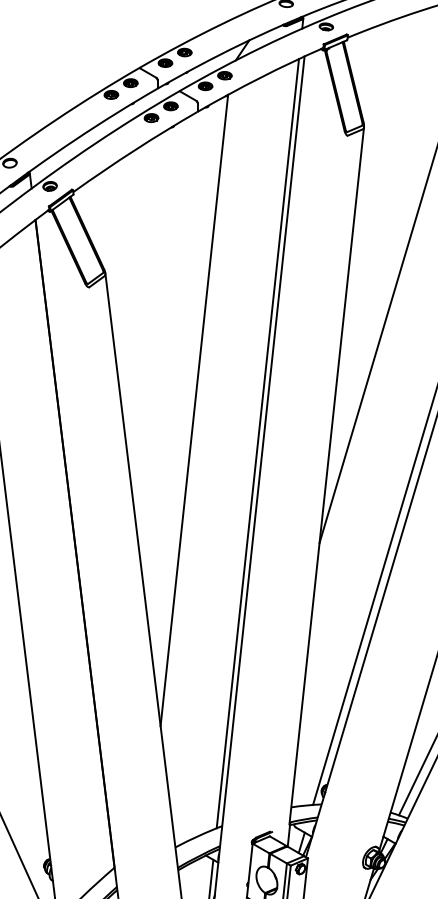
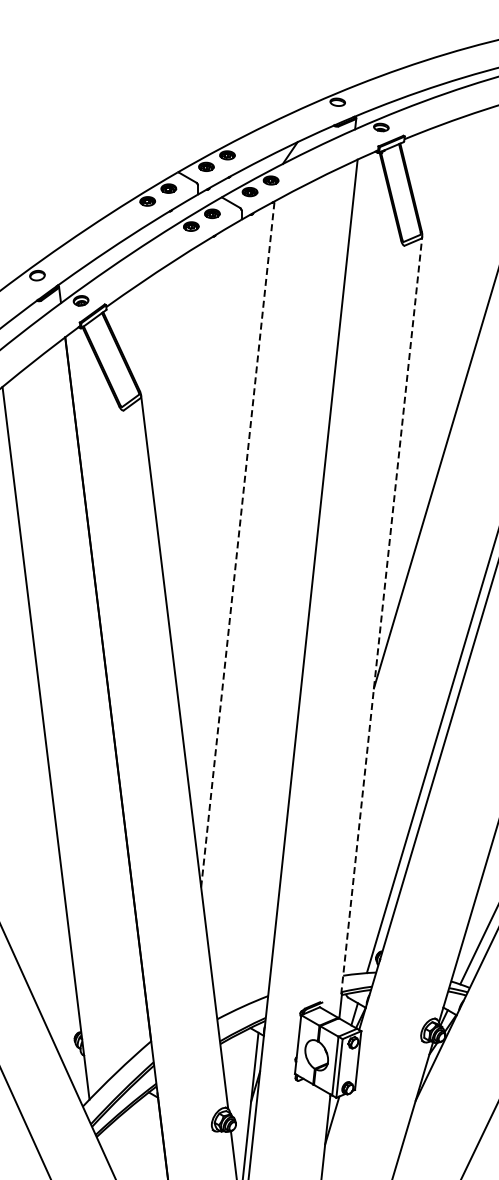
line: (194, 409) -> (237, 543), solid -> dashed
line: (257, 443) -> (306, 580), removed
line: (326, 474) -> (381, 614), solid -> dashed

